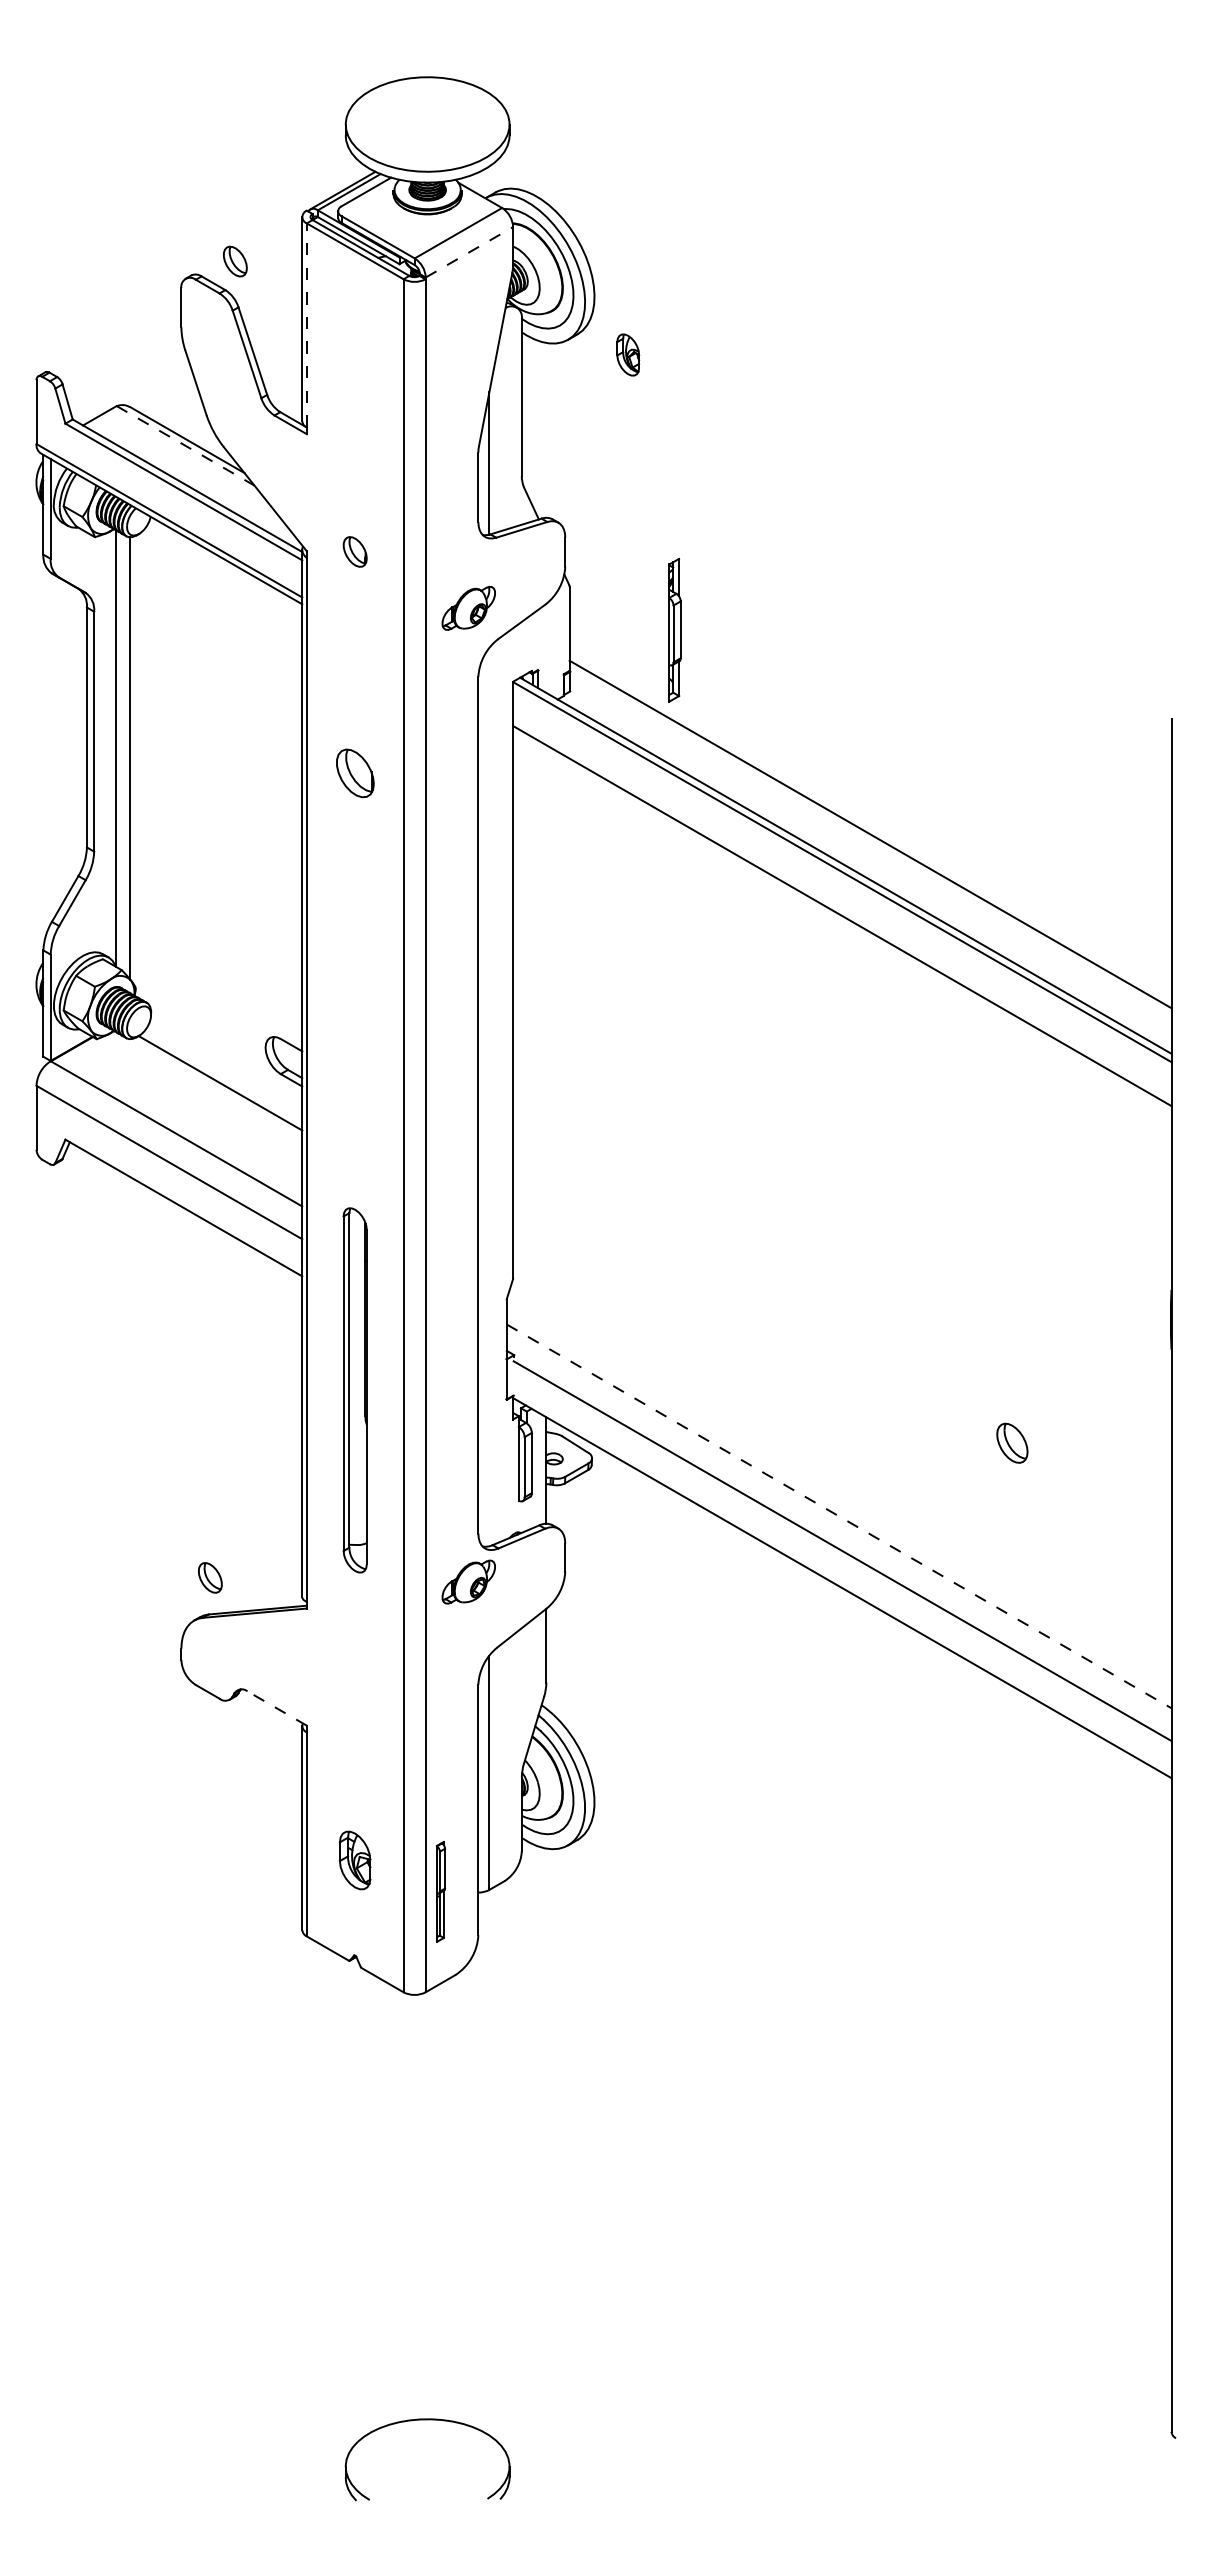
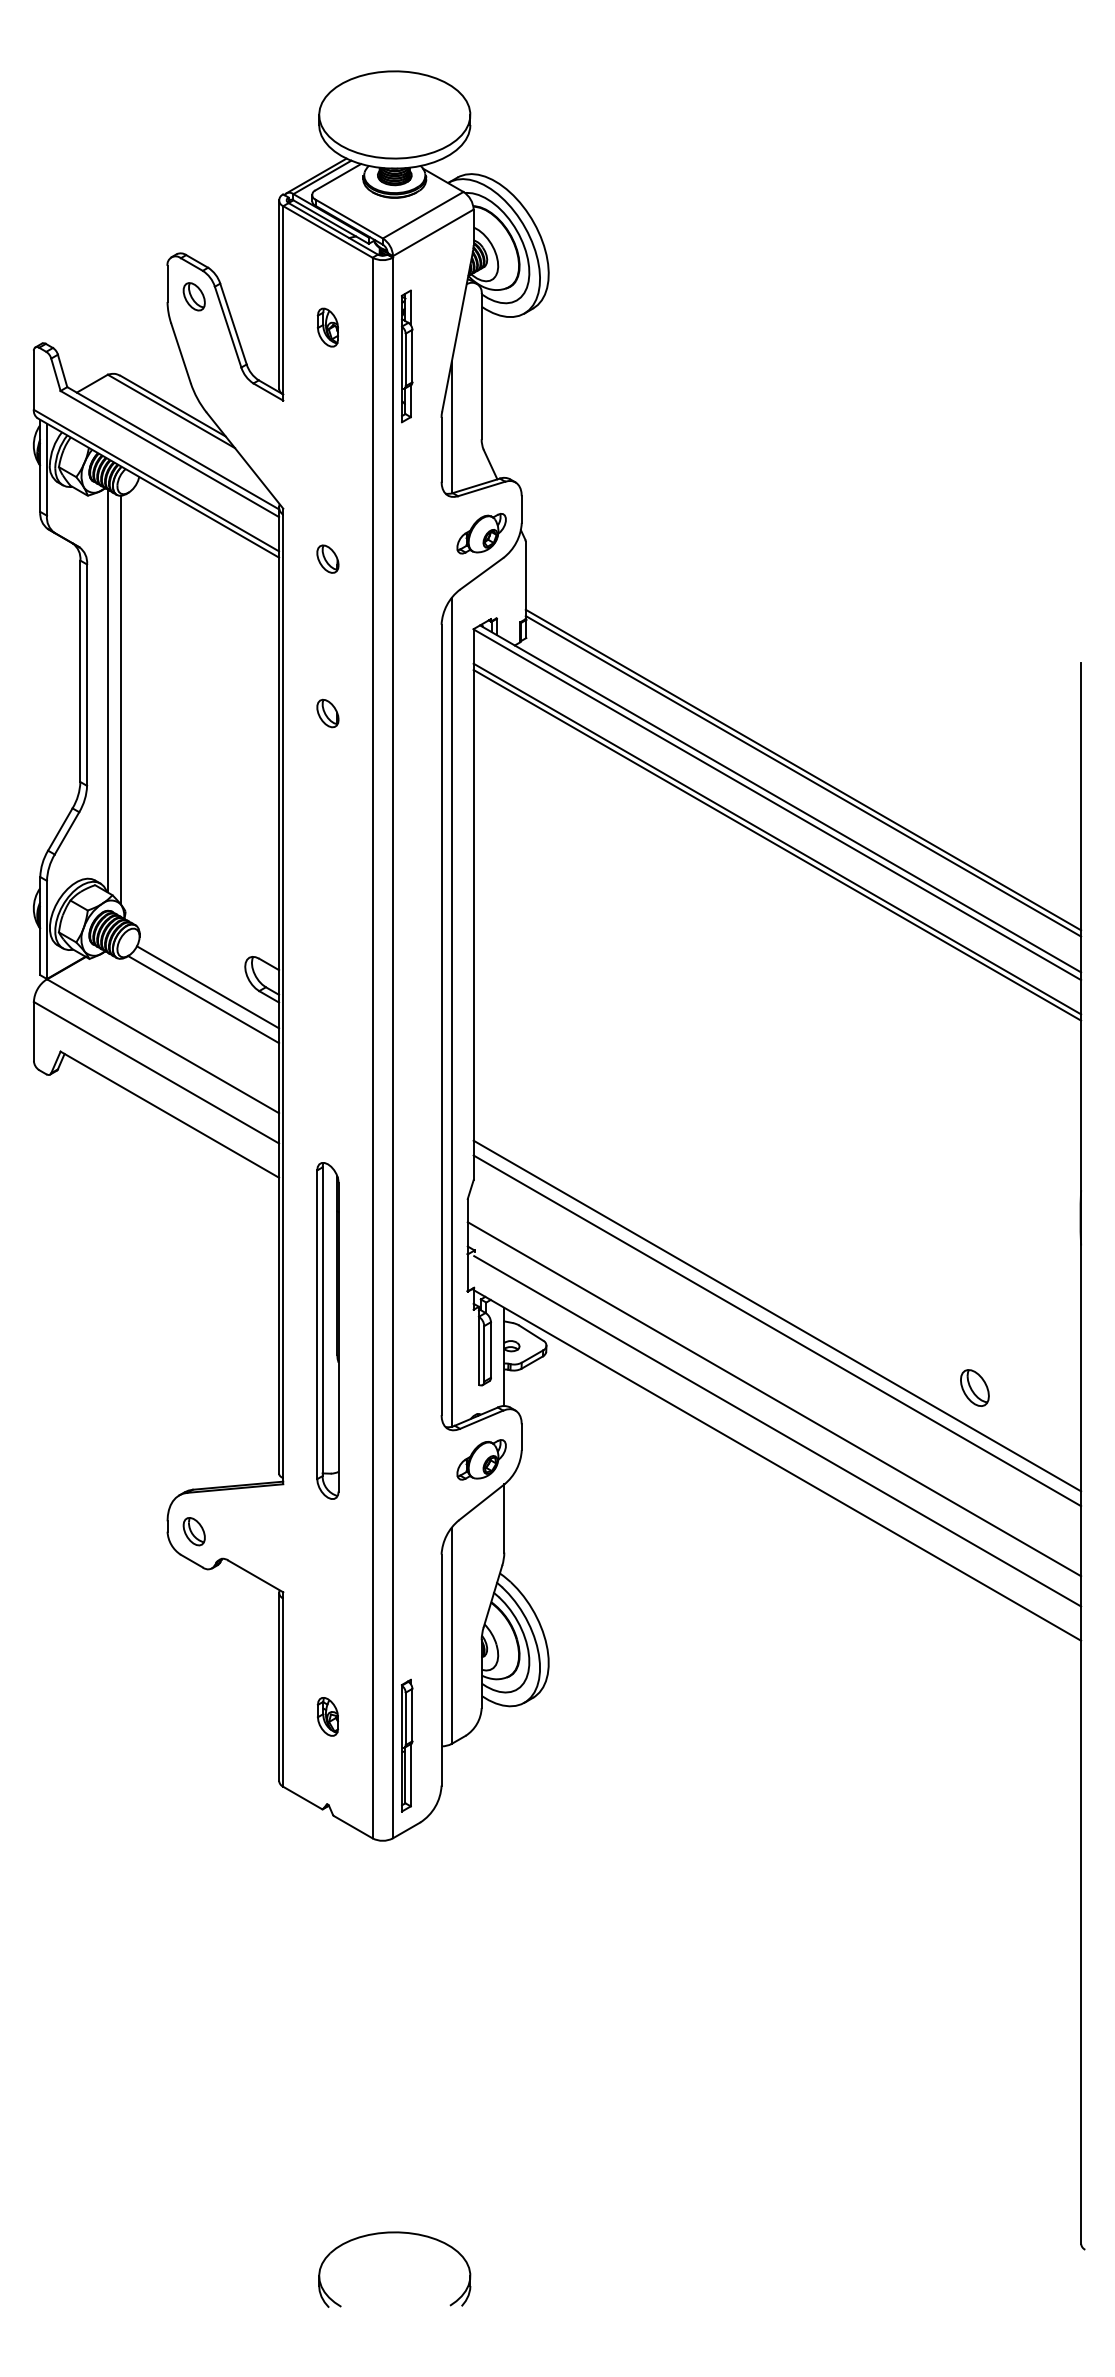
line: (469, 252) -> (433, 233), dashed -> solid
part: (235, 261) -> (194, 296), moved
line: (306, 324) -> (282, 299), dashed -> solid
part: (628, 354) -> (328, 327), moved
line: (185, 445) -> (171, 411), dashed -> solid
part: (354, 551) -> (327, 558), moved
part: (468, 608) -> (481, 533), moved
part: (674, 629) -> (406, 355), moved
part: (354, 772) -> (327, 712), size x0.62
line: (870, 841) -> (803, 776), added
line: (842, 909) -> (777, 839), added
line: (225, 1069) -> (208, 986), added
line: (489, 1096) -> (451, 1011), added
part: (354, 1390) -> (327, 1331), moved
line: (842, 1426) -> (777, 1316), added
line: (842, 1442) -> (777, 1331), added
part: (1012, 1442) -> (975, 1387), moved
line: (839, 1516) -> (774, 1399), dashed -> solid
part: (210, 1577) -> (194, 1531), moved
part: (468, 1581) -> (481, 1459), moved
line: (276, 1708) -> (255, 1576), dashed -> solid
part: (355, 1860) -> (328, 1716), size x0.71
part: (440, 1891) -> (406, 1745), size x1.43

